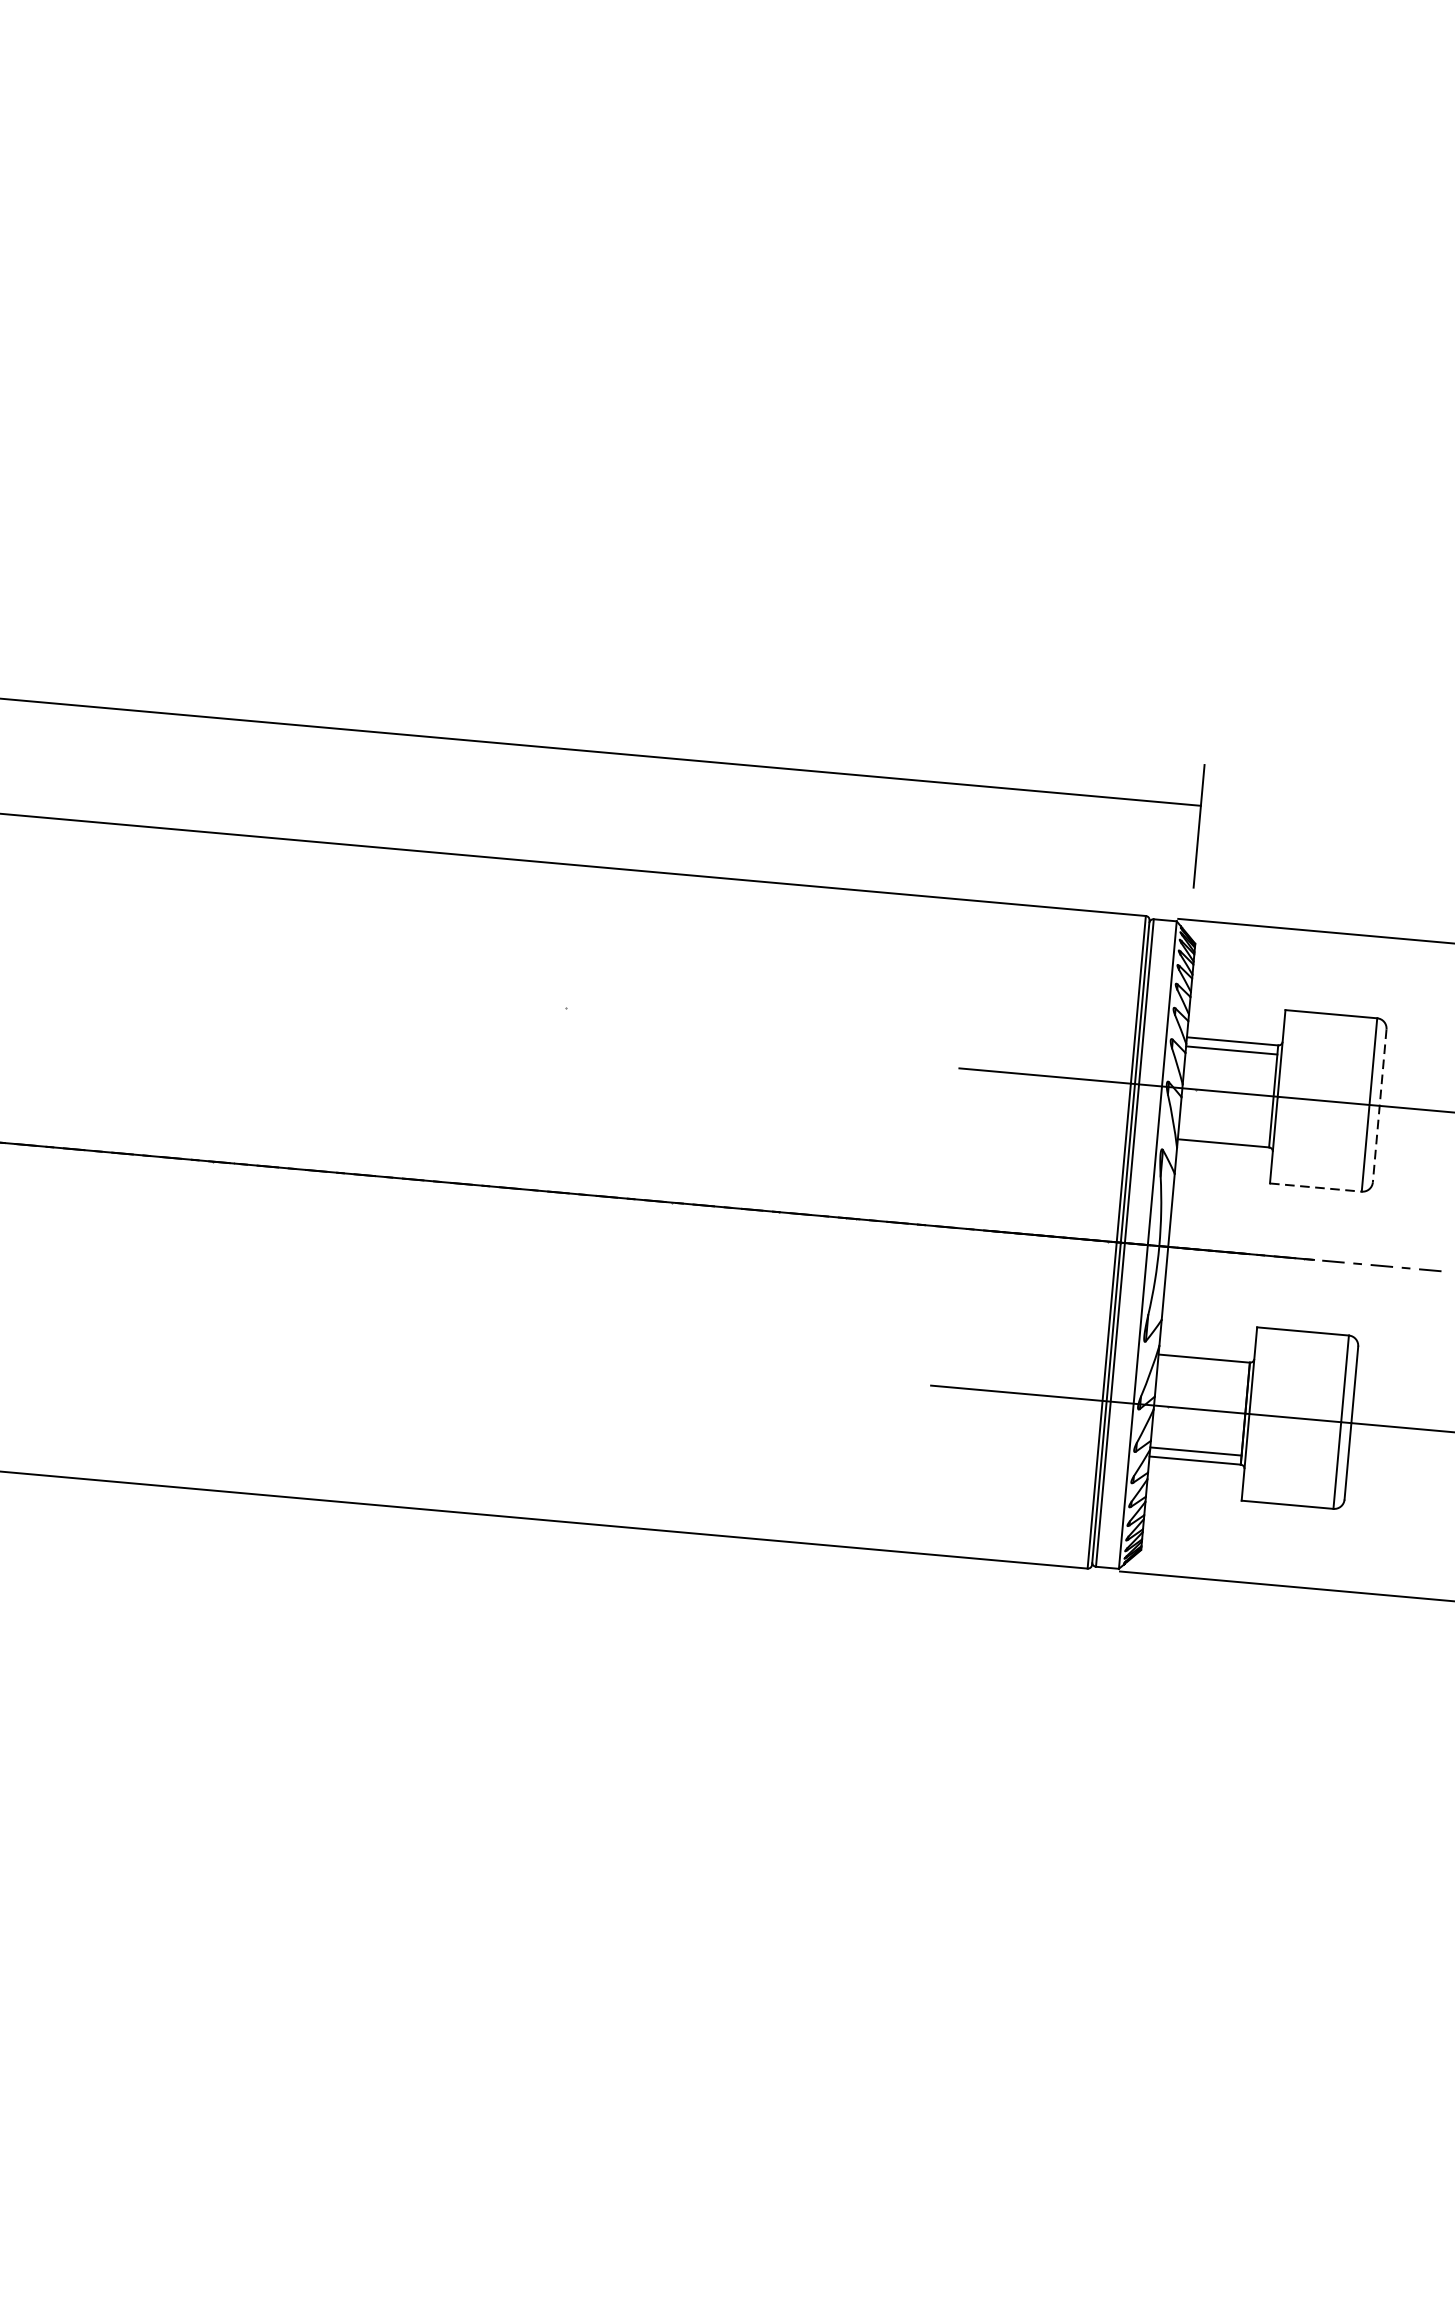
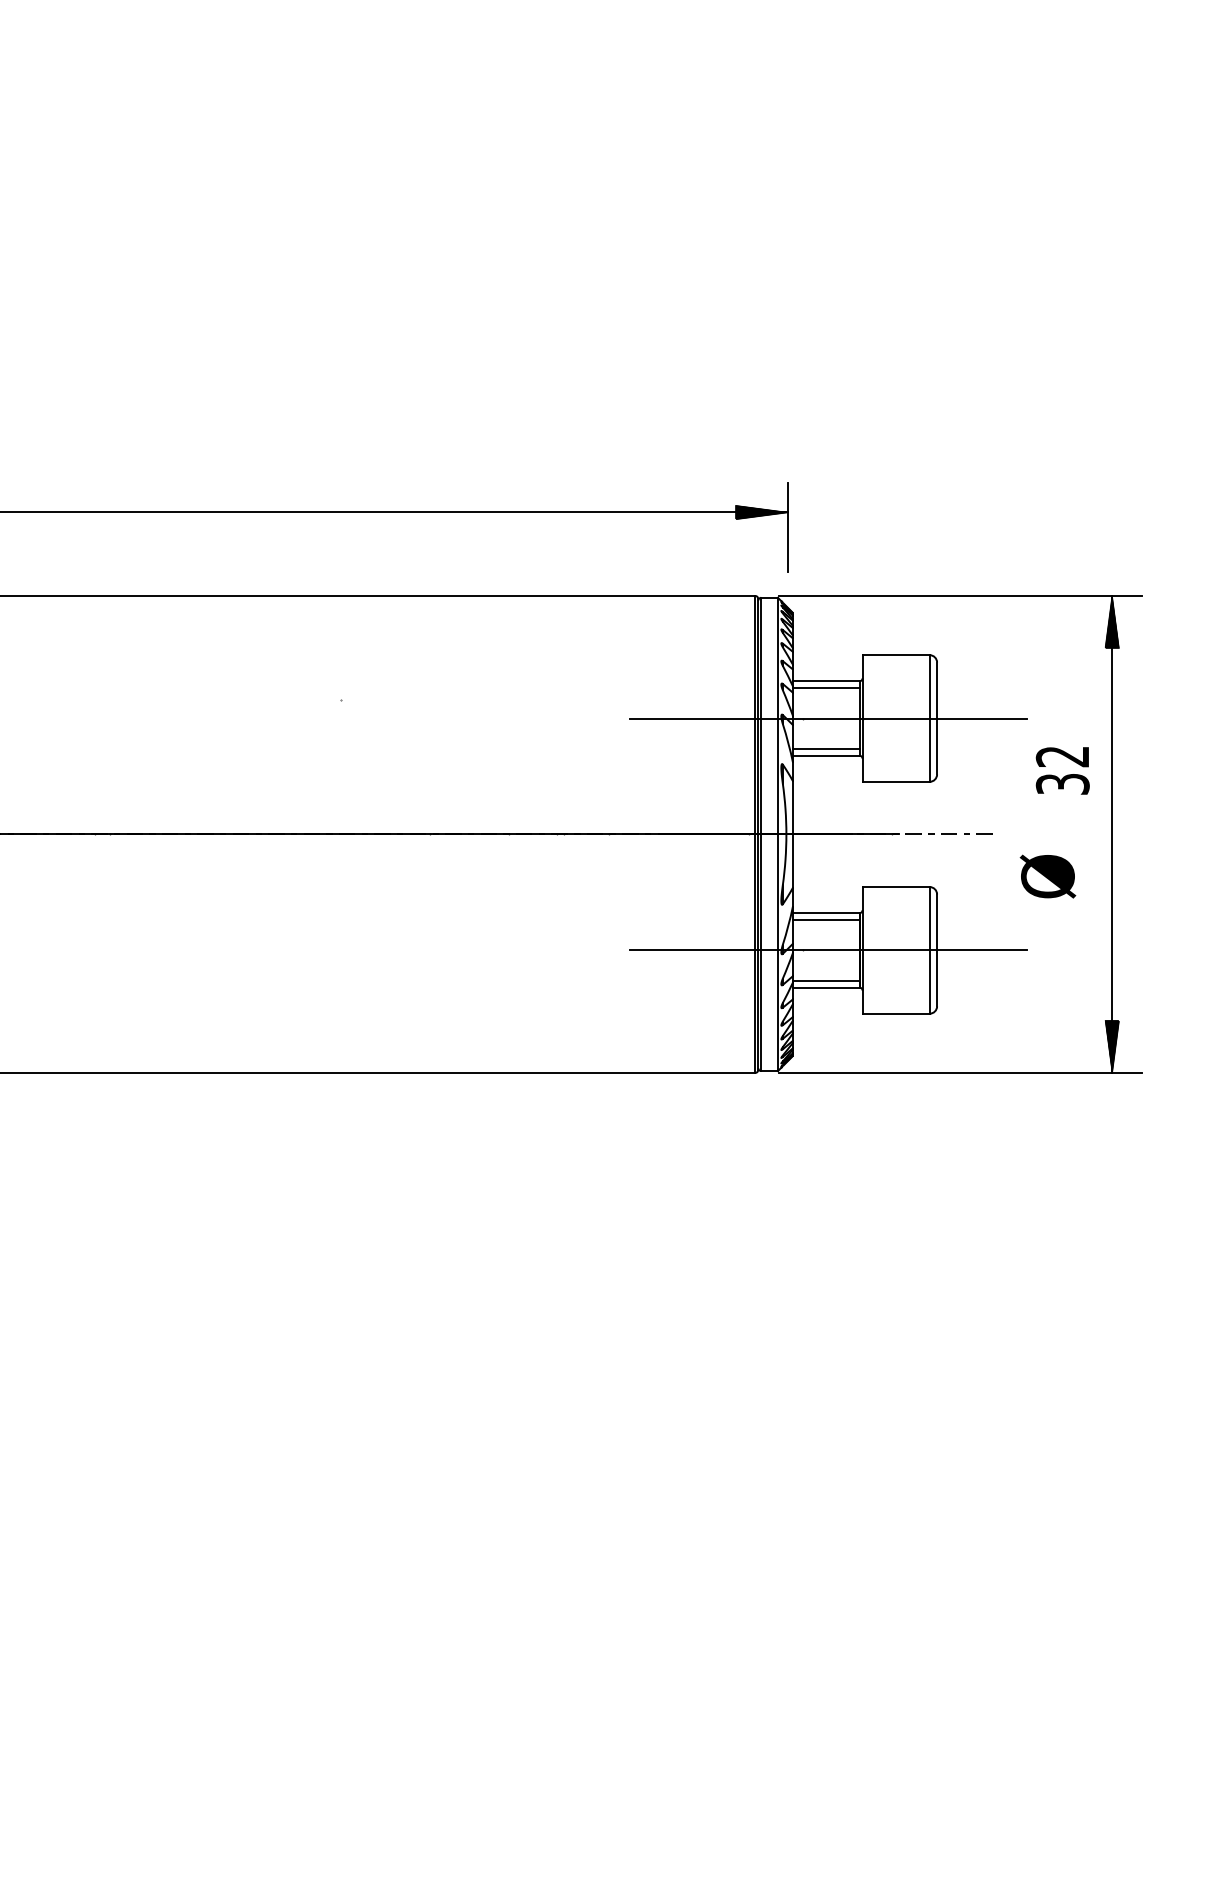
hatch: (1164, 802) -> (761, 512), added
line: (1380, 1105) -> (937, 718), dashed -> solid
line: (1223, 1134) -> (825, 749), added
line: (1316, 1187) -> (896, 781), dashed -> solid
line: (1202, 1367) -> (825, 919), added

